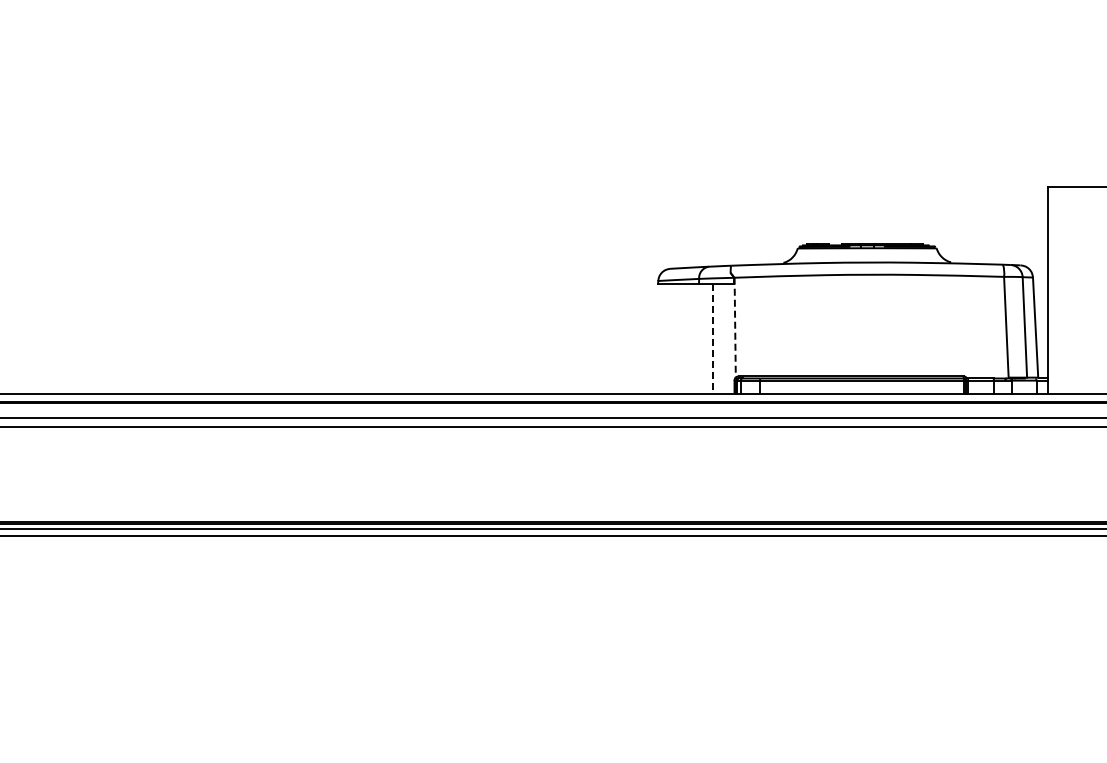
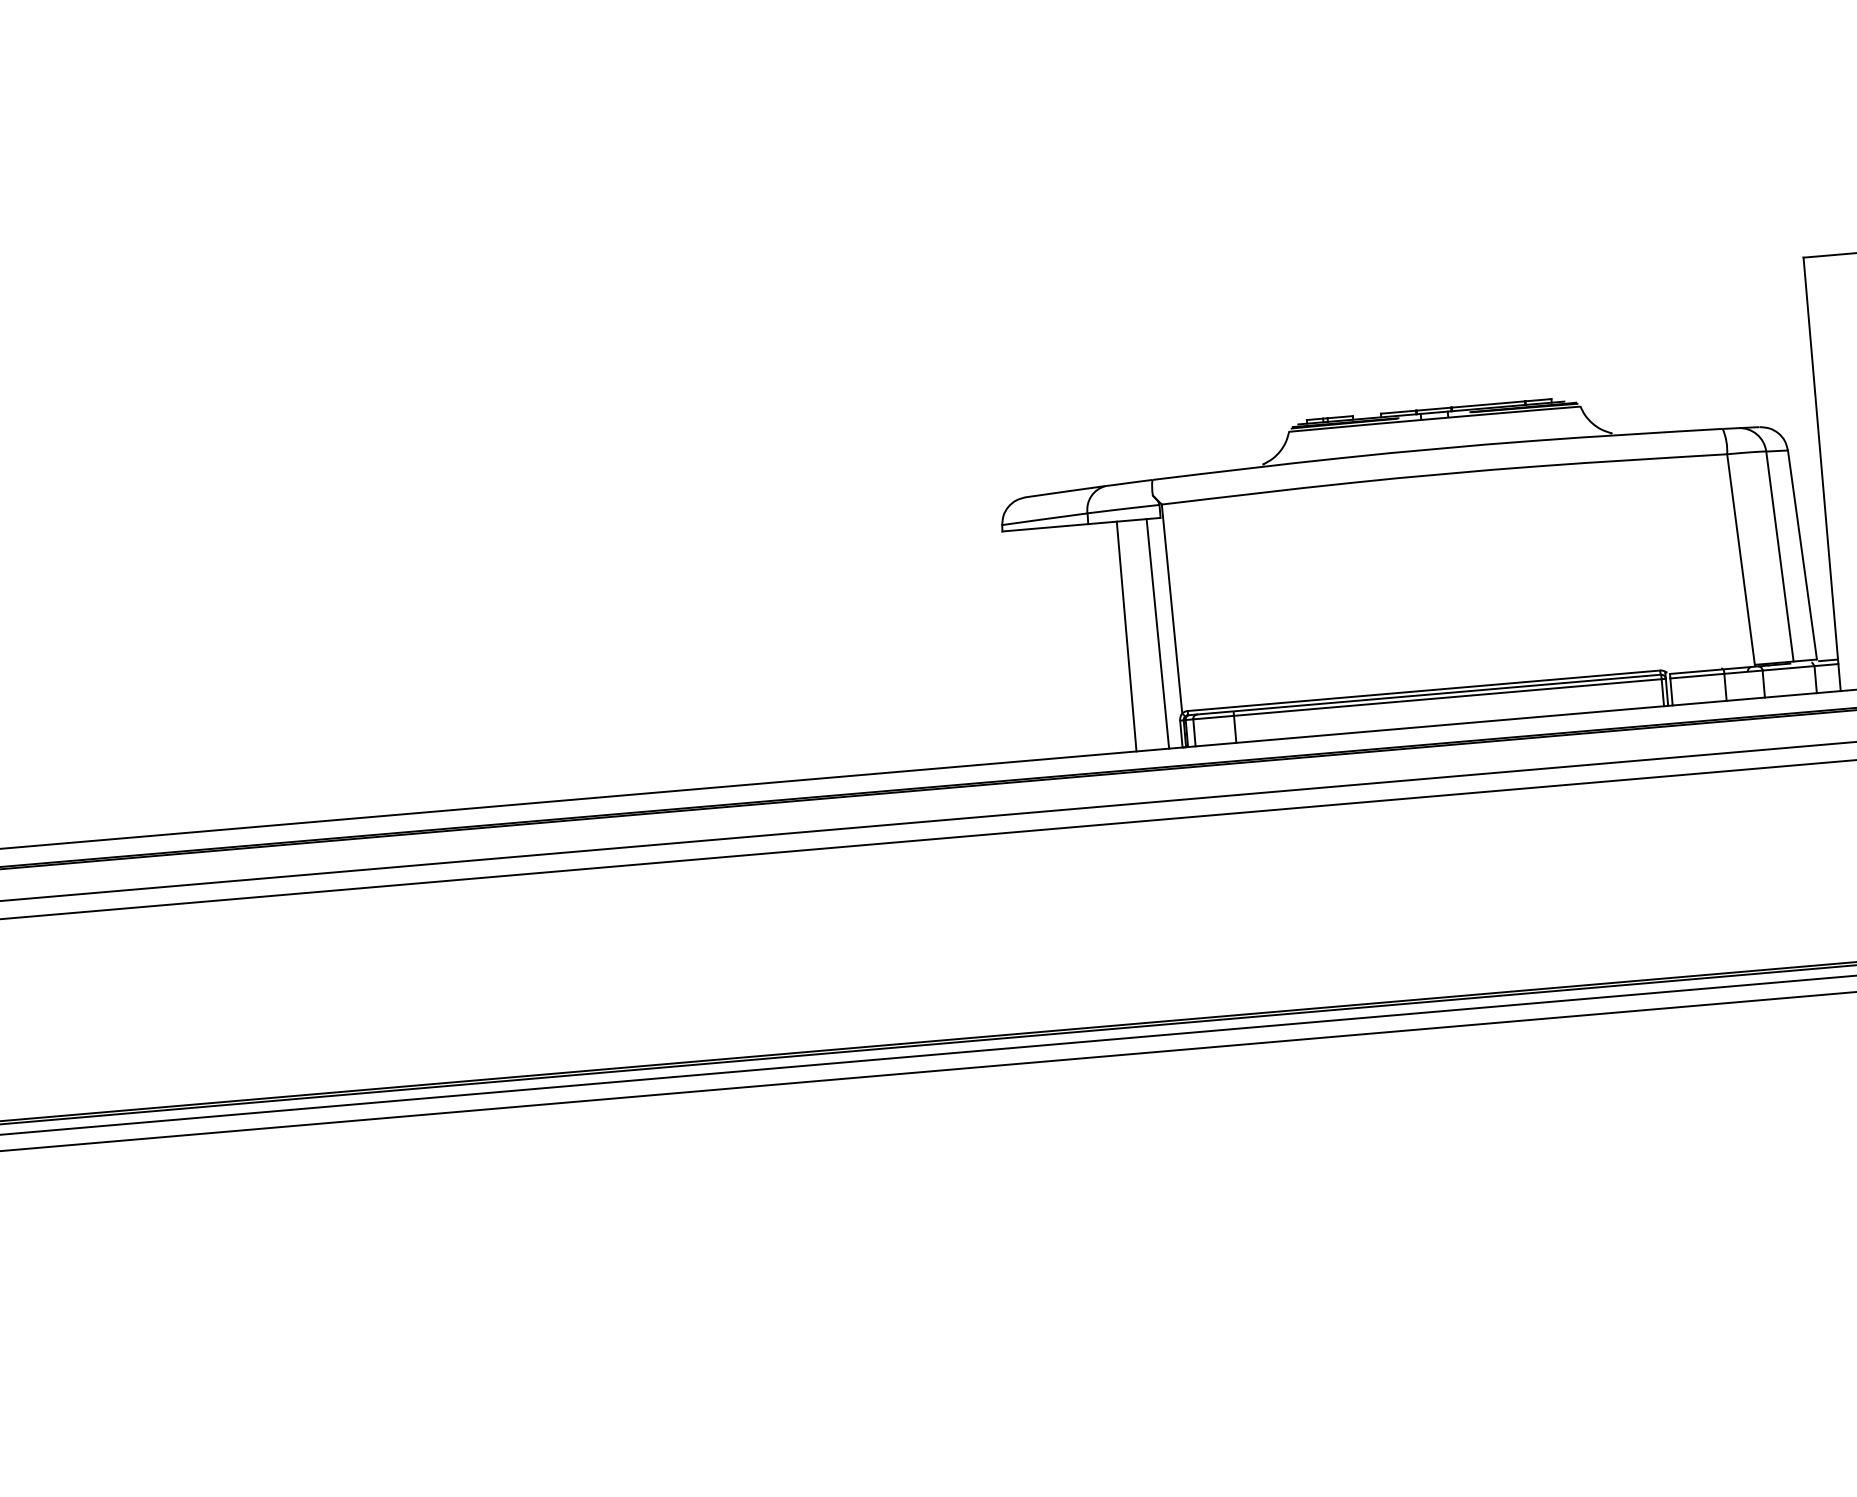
line: (735, 327) -> (1172, 608), dashed -> solid
line: (712, 338) -> (1126, 636), dashed -> solid
line: (727, 338) -> (1157, 633), added

